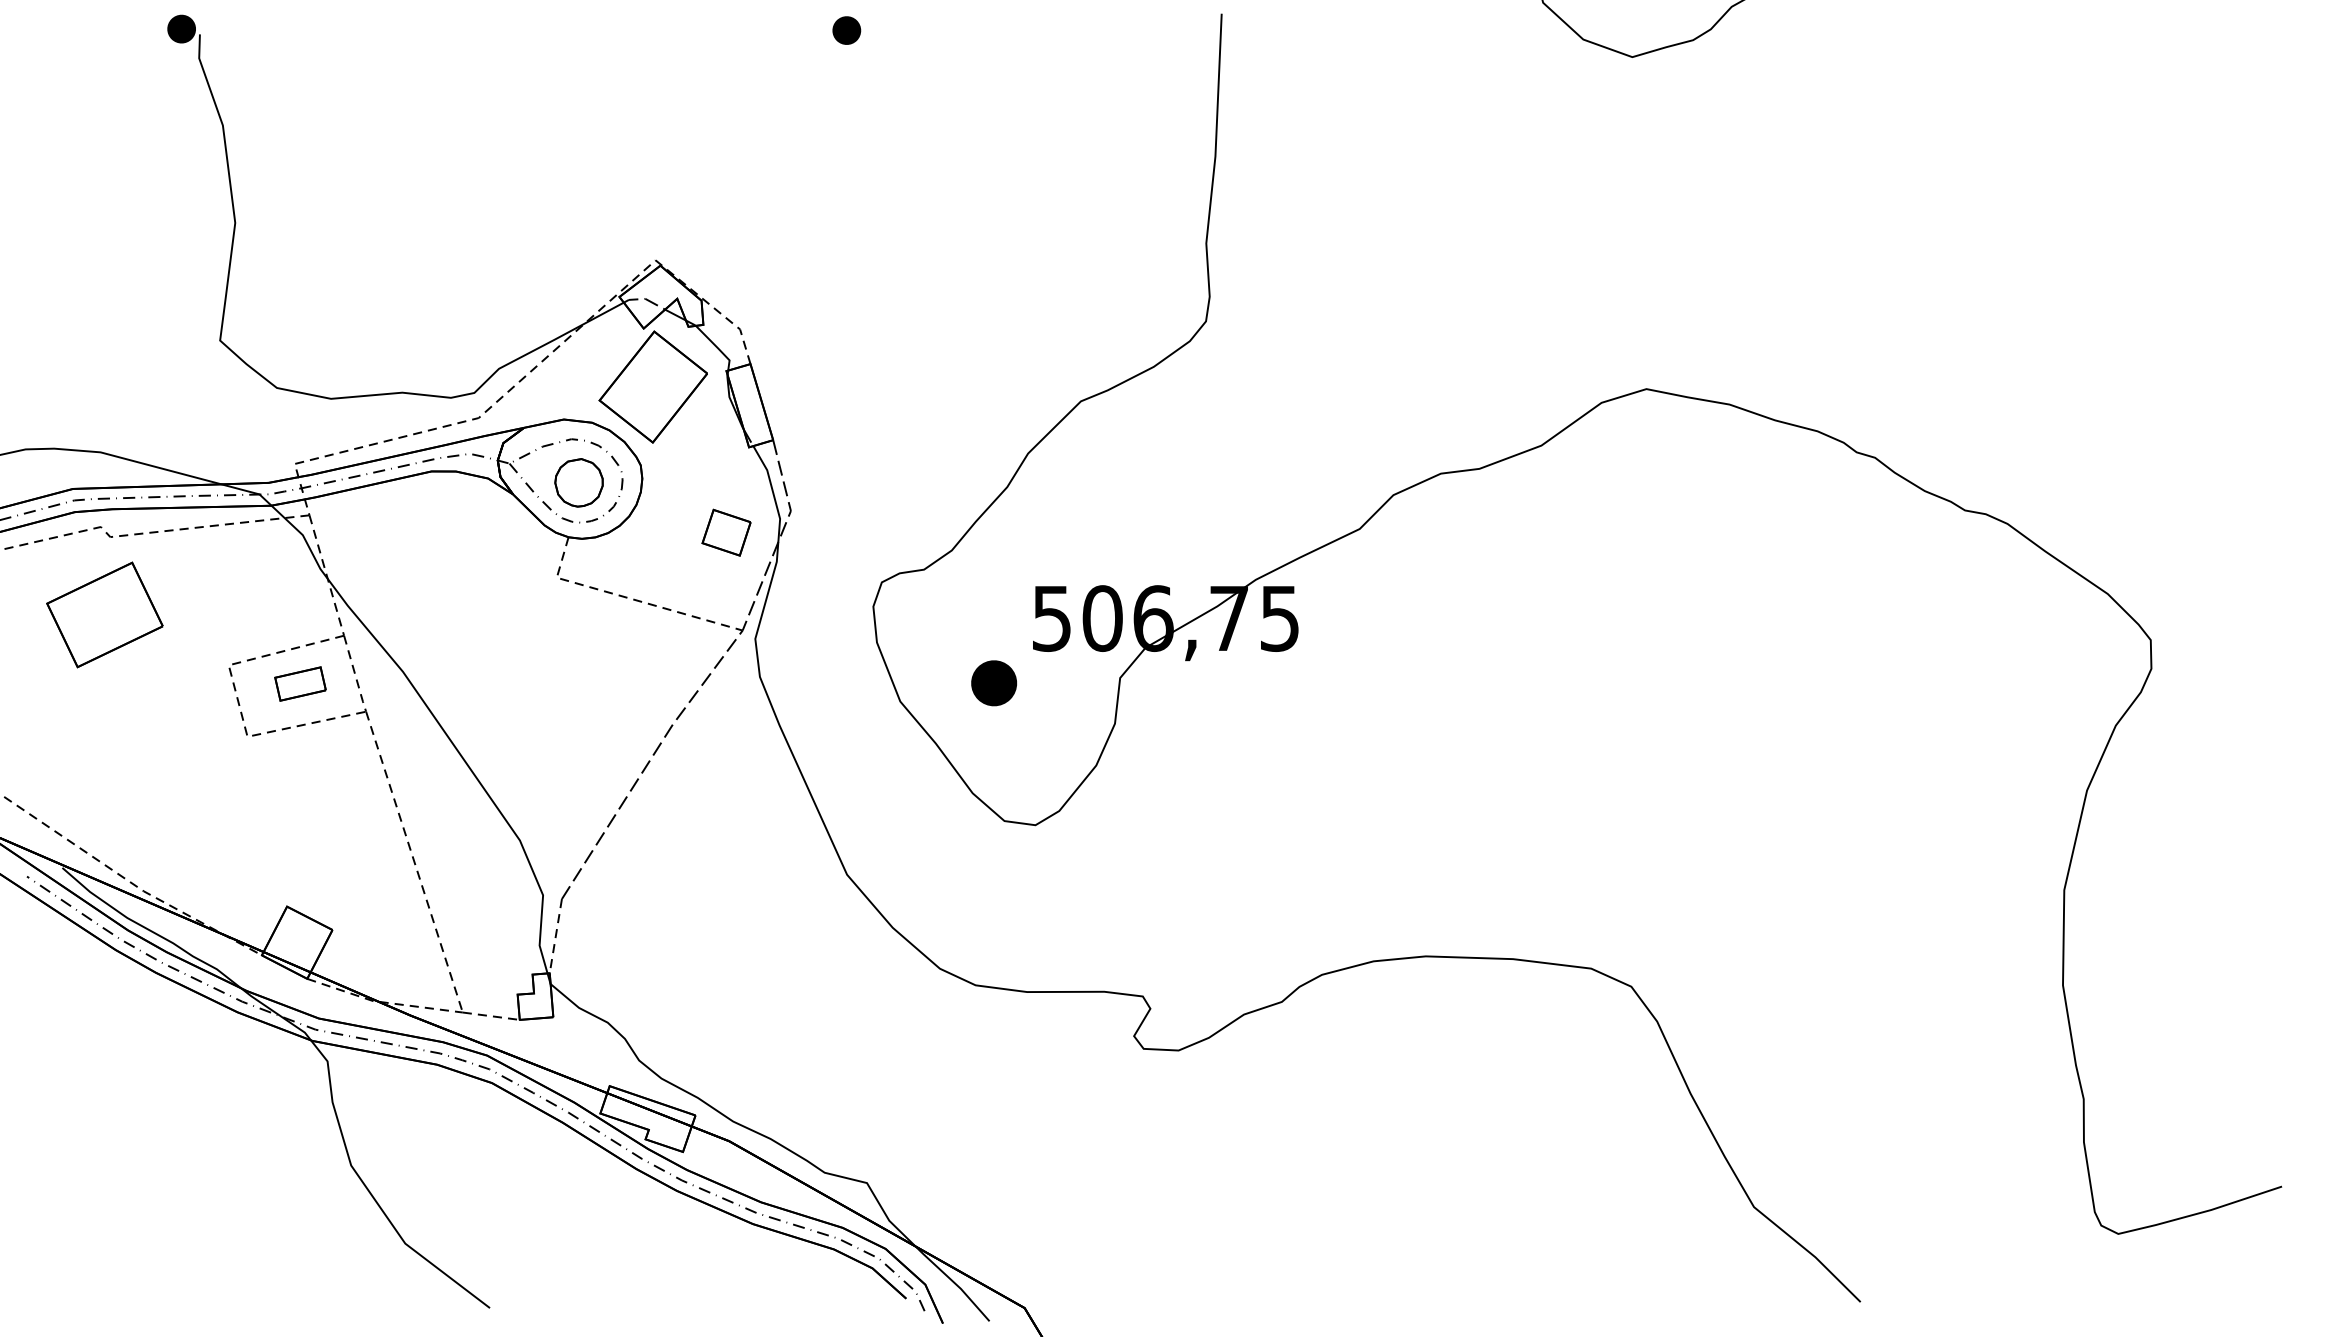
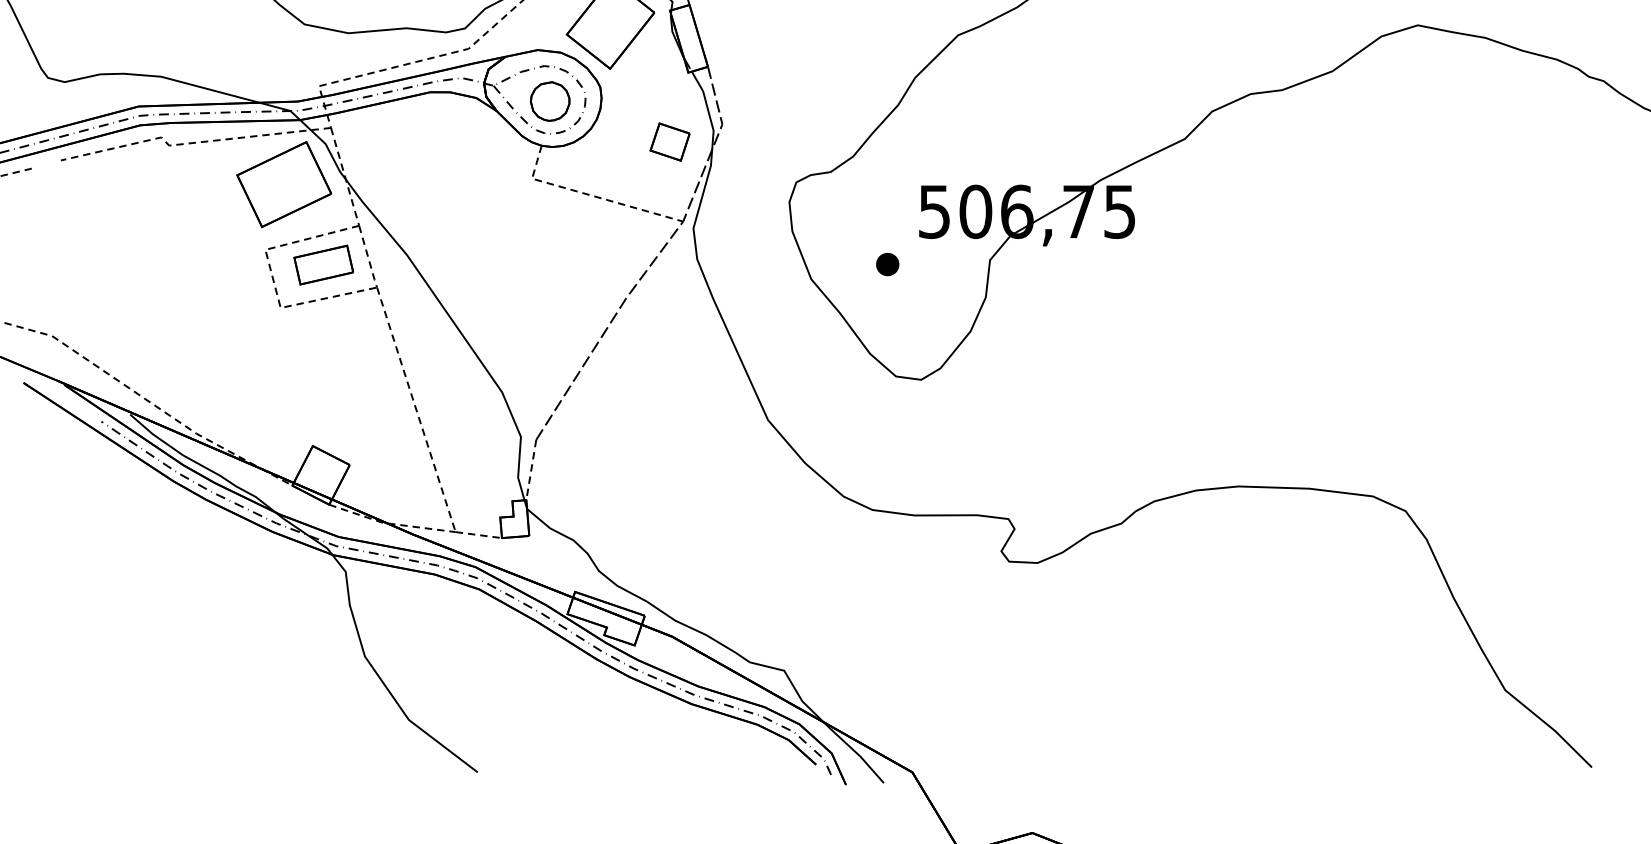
part: (104, 614) -> (283, 184), moved
part: (300, 683) -> (323, 264), size x1.43
part: (994, 683) -> (887, 264), size x0.62

